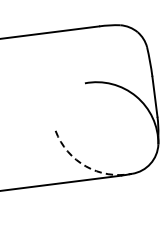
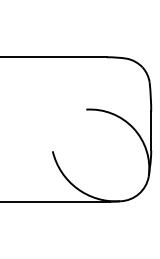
arc: (86, 166) -> (77, 188), dashed -> solid

